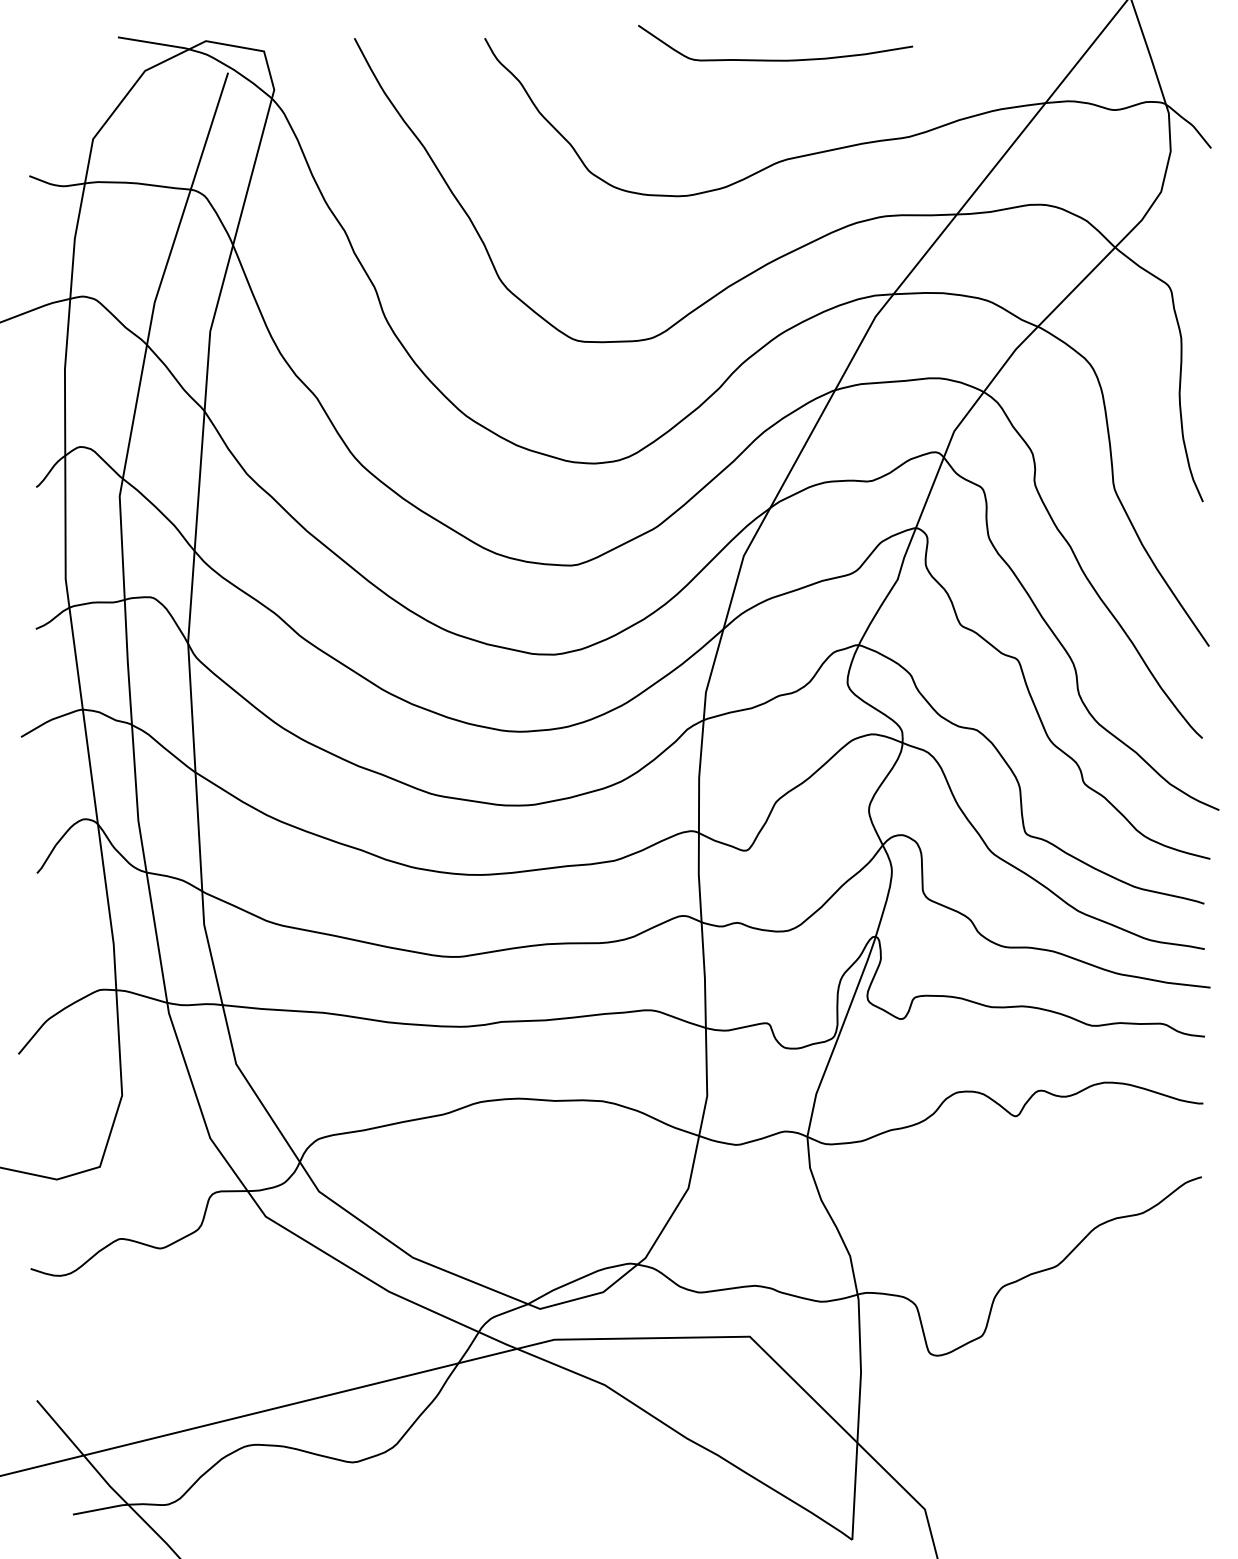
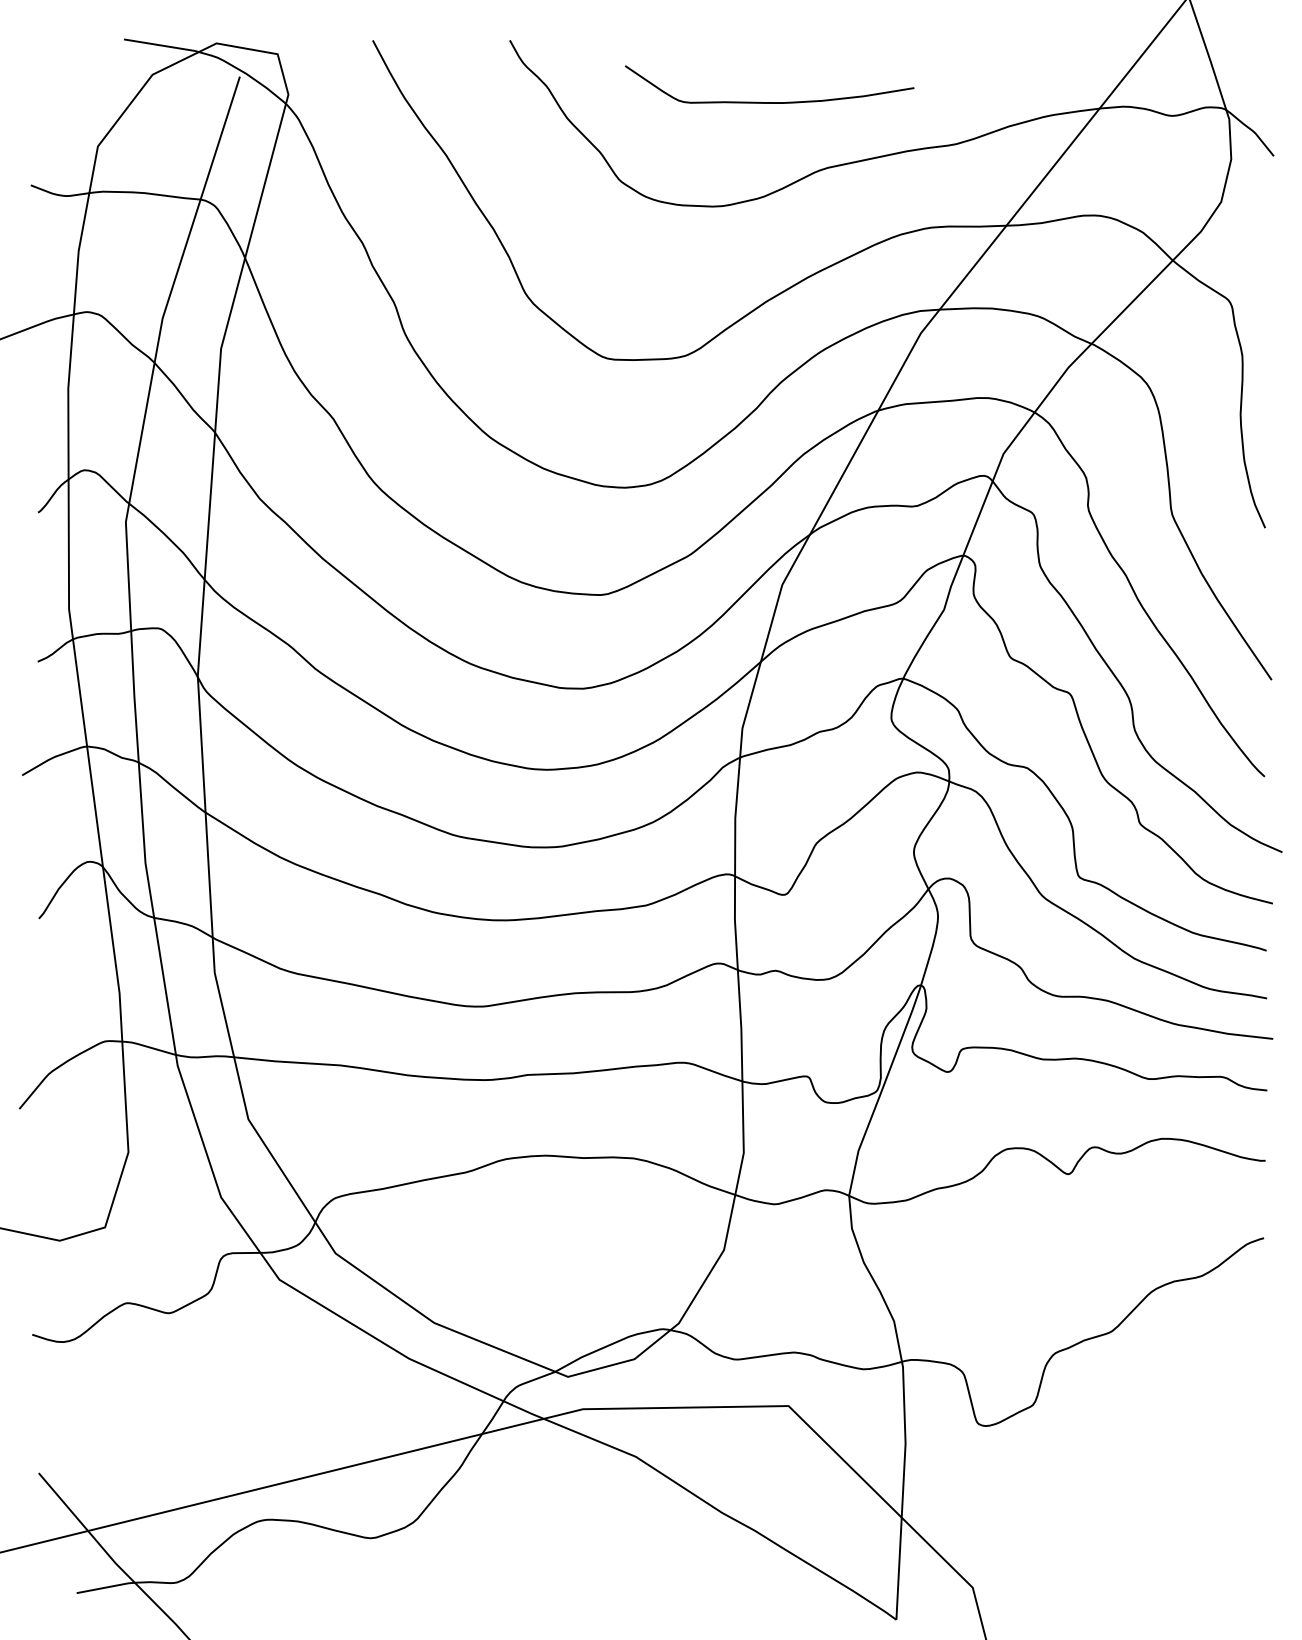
curve: (775, 60) -> (769, 102), moved

